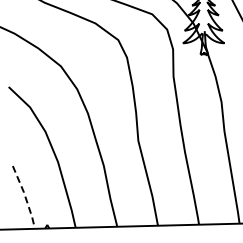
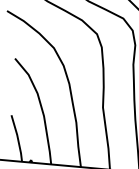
line: (25, 197) -> (17, 138), dashed -> solid

